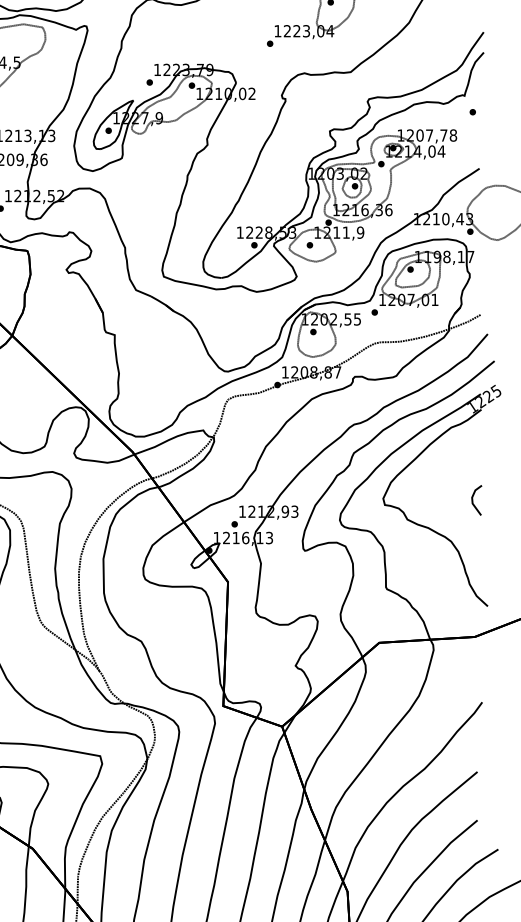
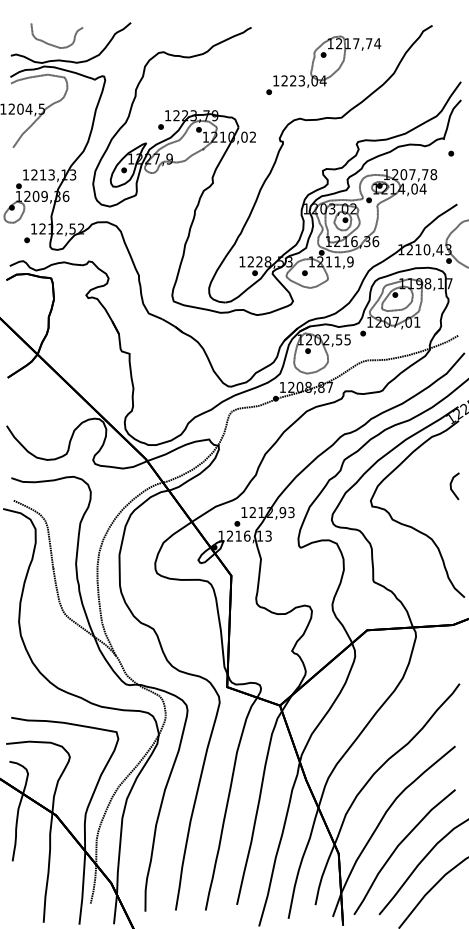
line: (473, 500) -> (451, 486), moved

